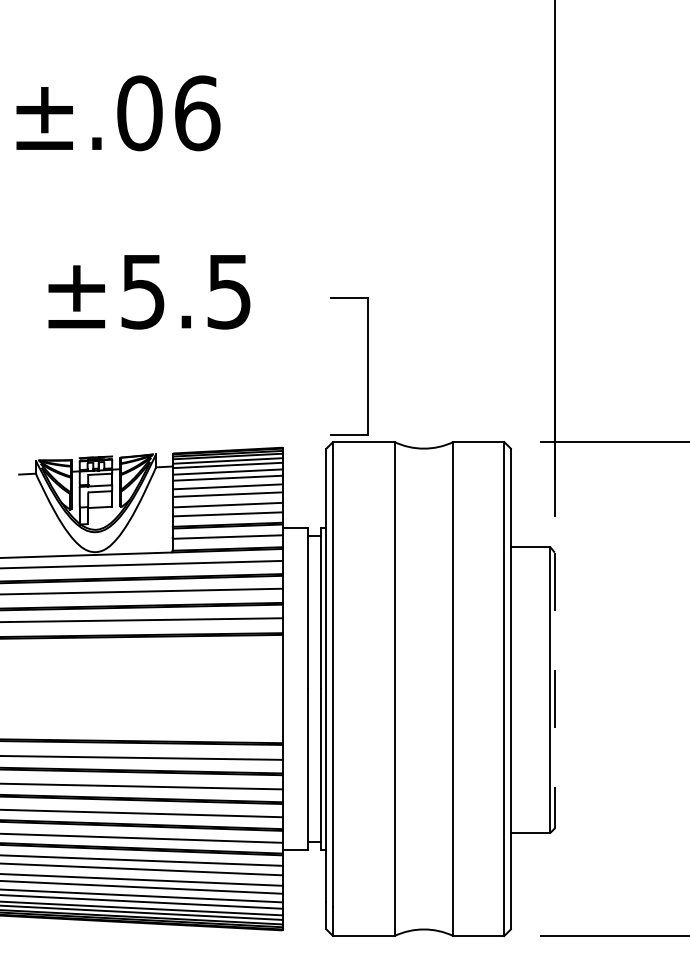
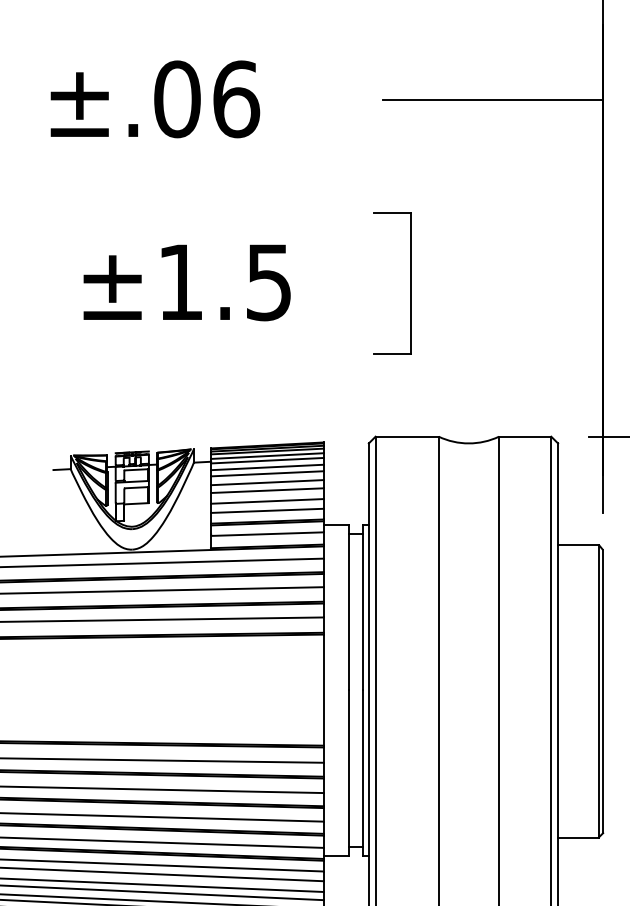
line: (447, 114) -> (493, 100), added
text: (142, 292) -> (180, 283), ±5.5 -> ±1.5
part: (367, 366) -> (410, 283), moved
line: (554, 690) -> (602, 691), dashed -> solid

